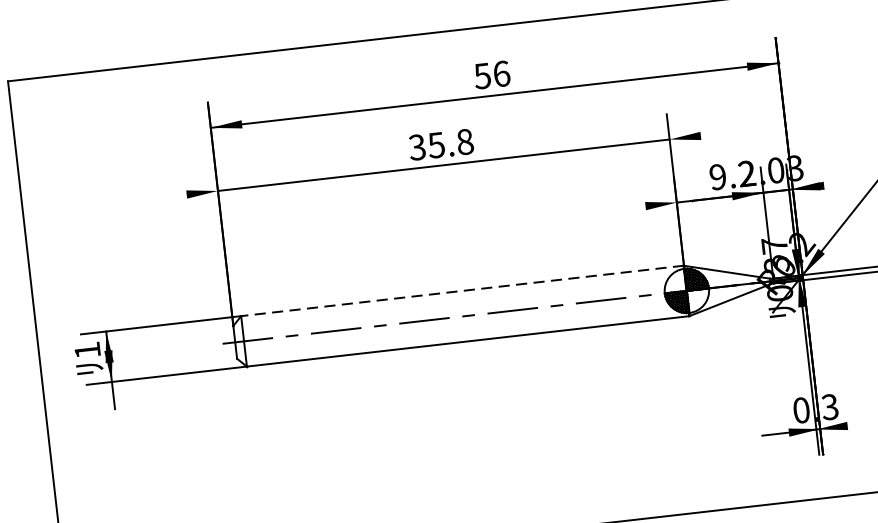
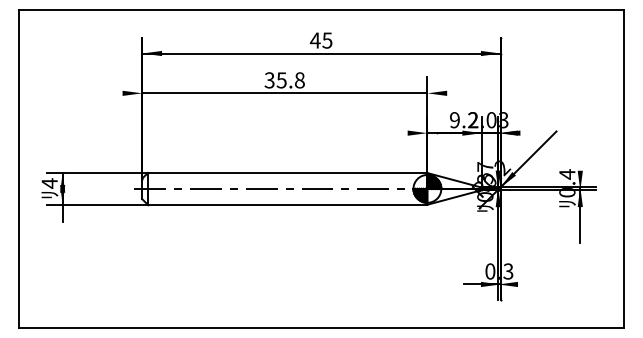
text: (490, 75) -> (320, 40), 56 -> 45
line: (462, 290) -> (287, 172), dashed -> solid
text: (87, 350) -> (49, 183), 1 -> 4

